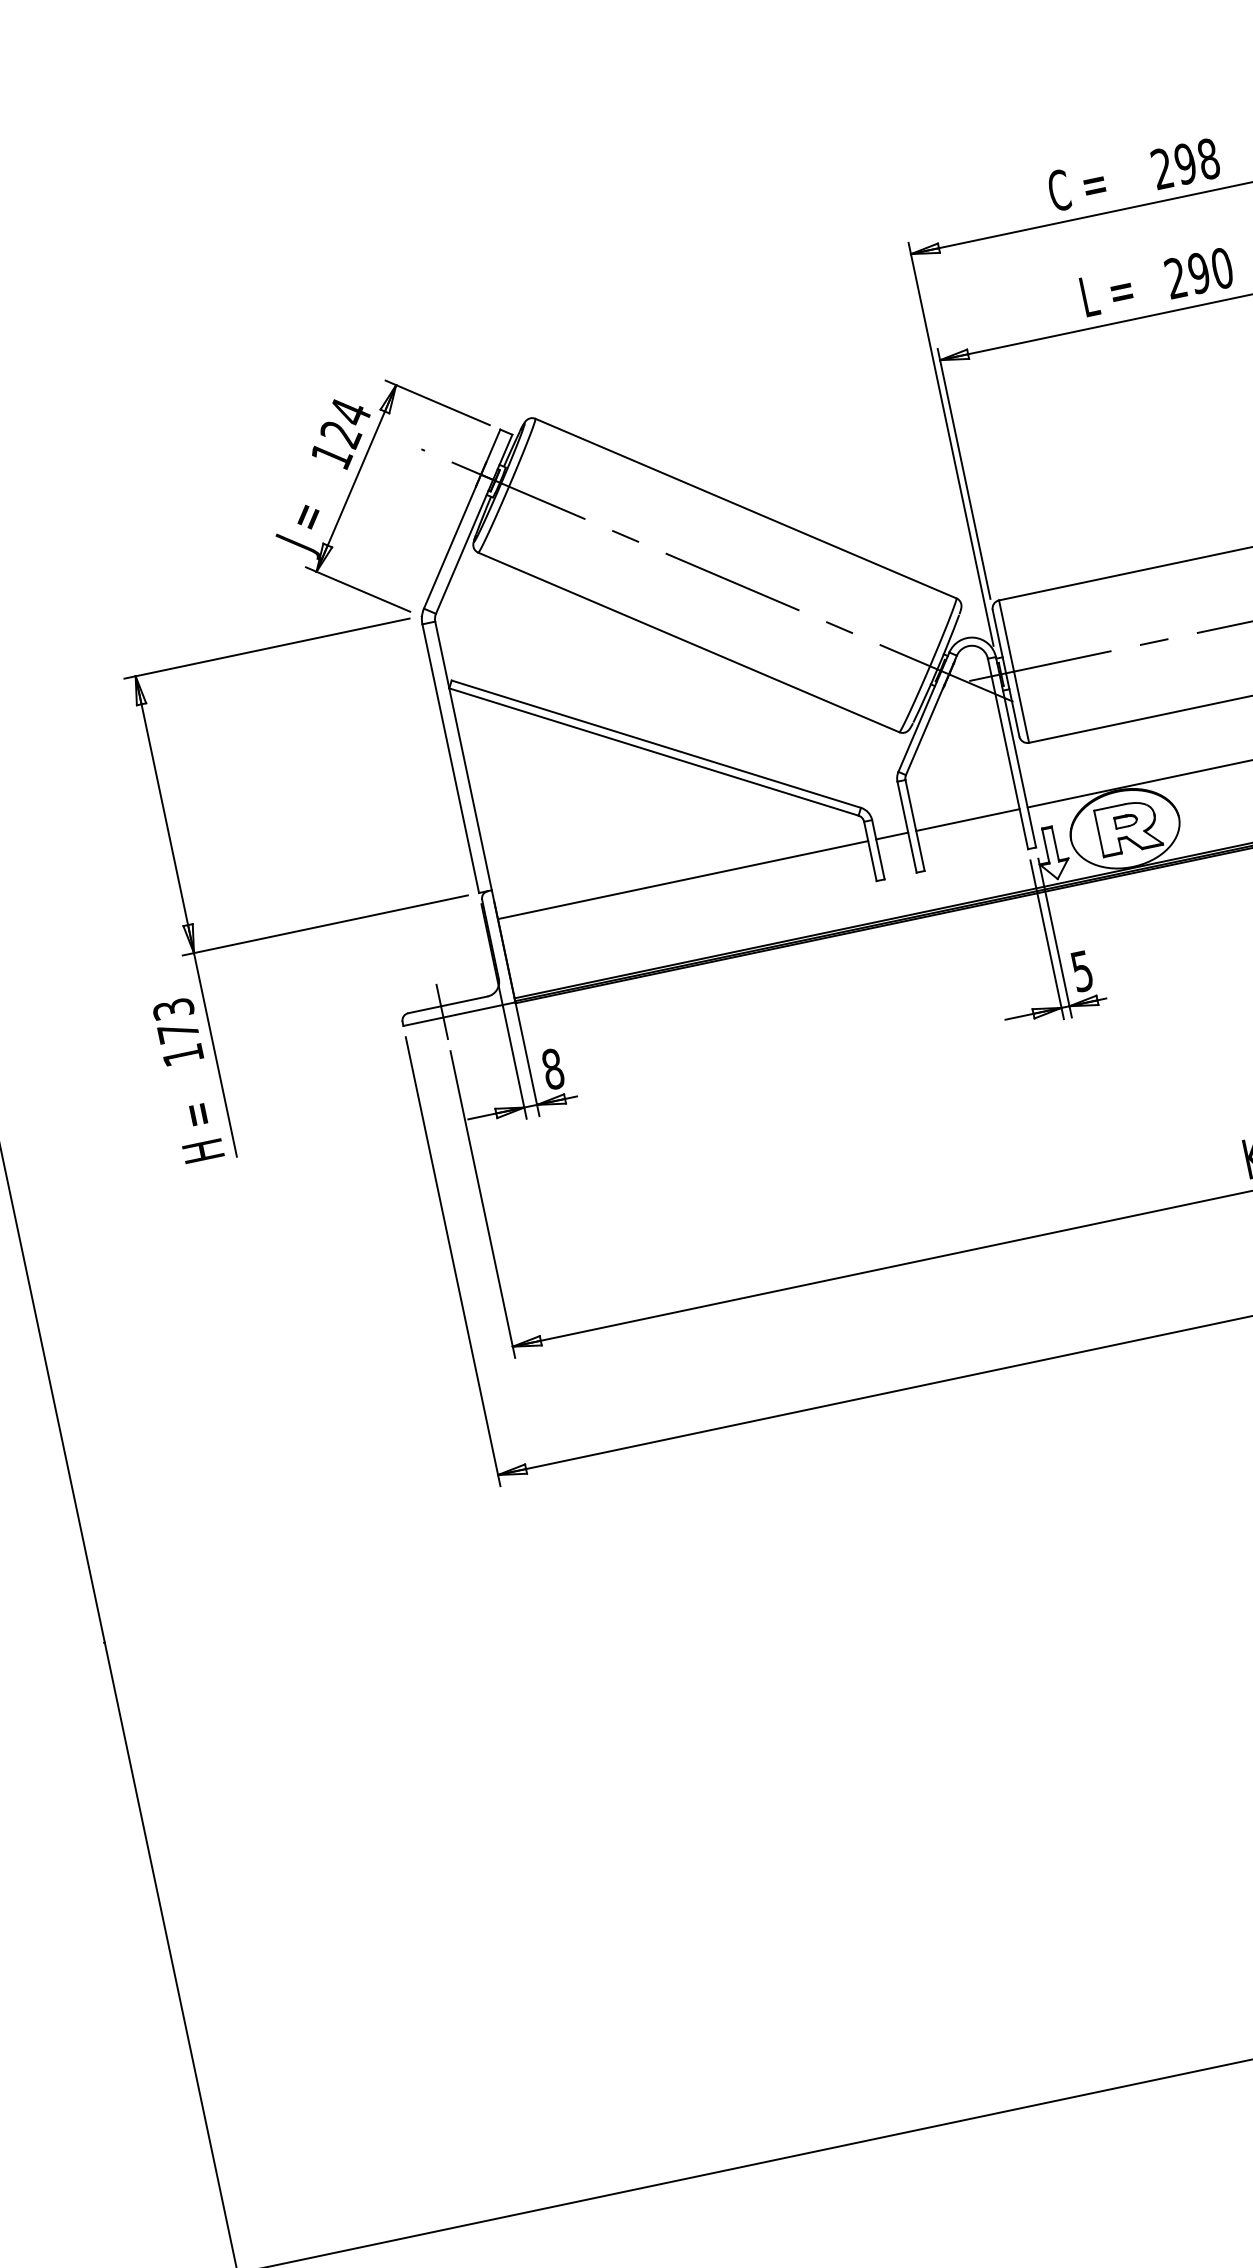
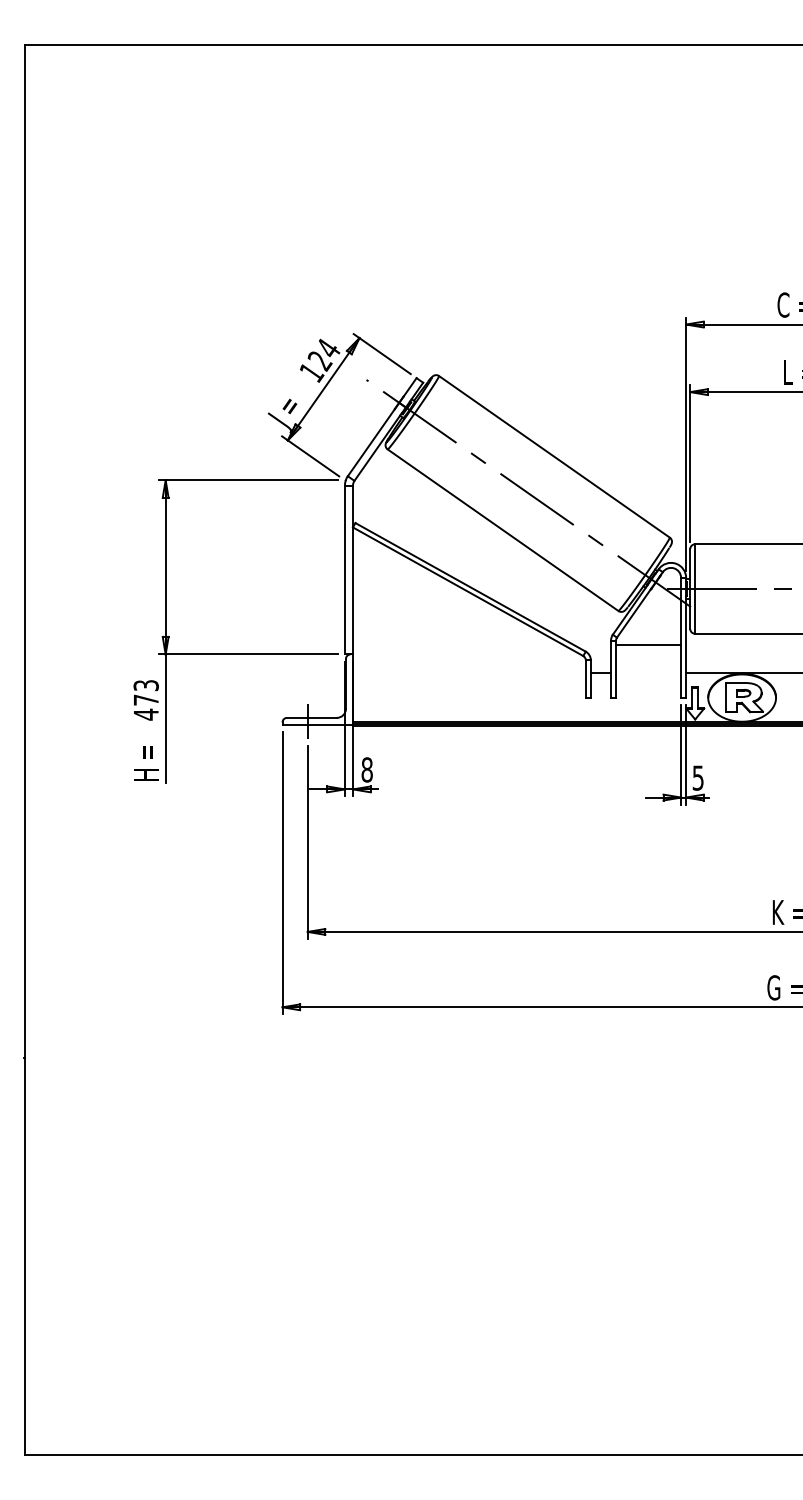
line: (967, 819) -> (648, 644), moved
line: (683, 879) -> (469, 672), removed
text: (183, 1054) -> (146, 714), 173 -> 473

